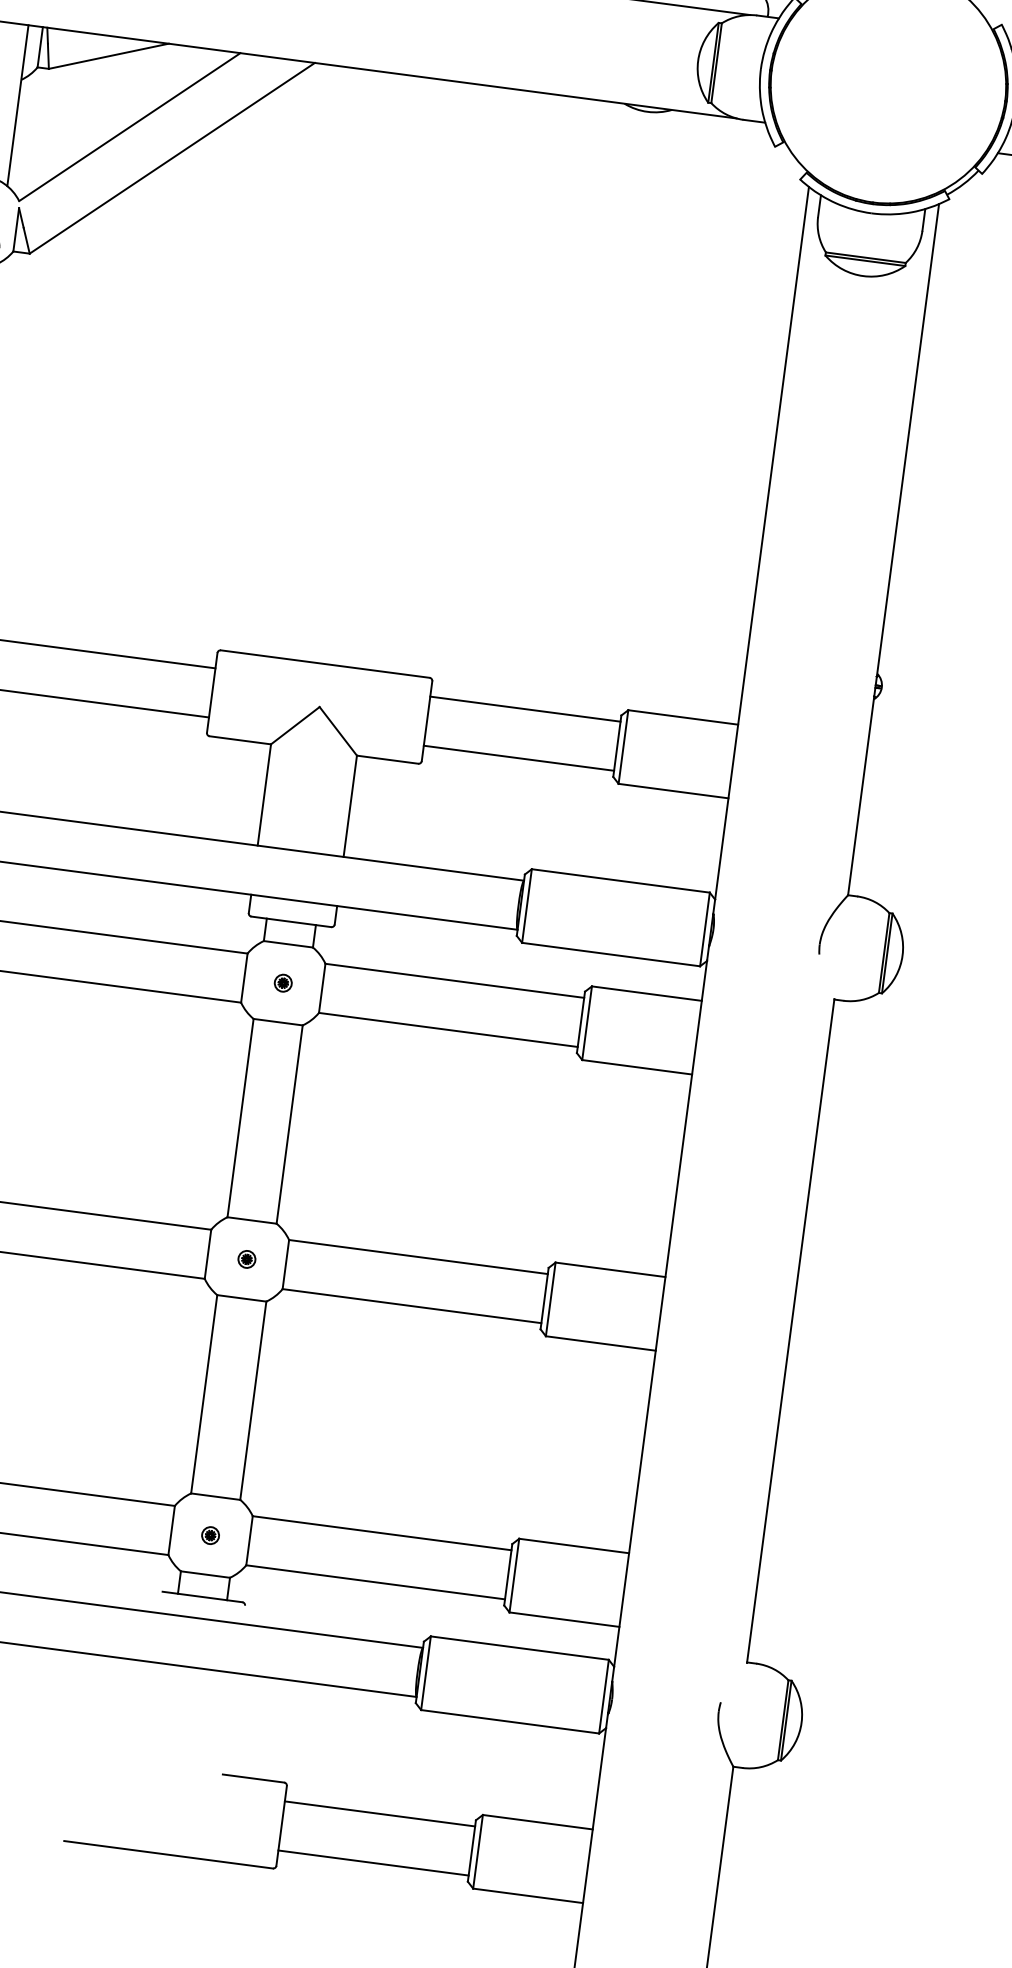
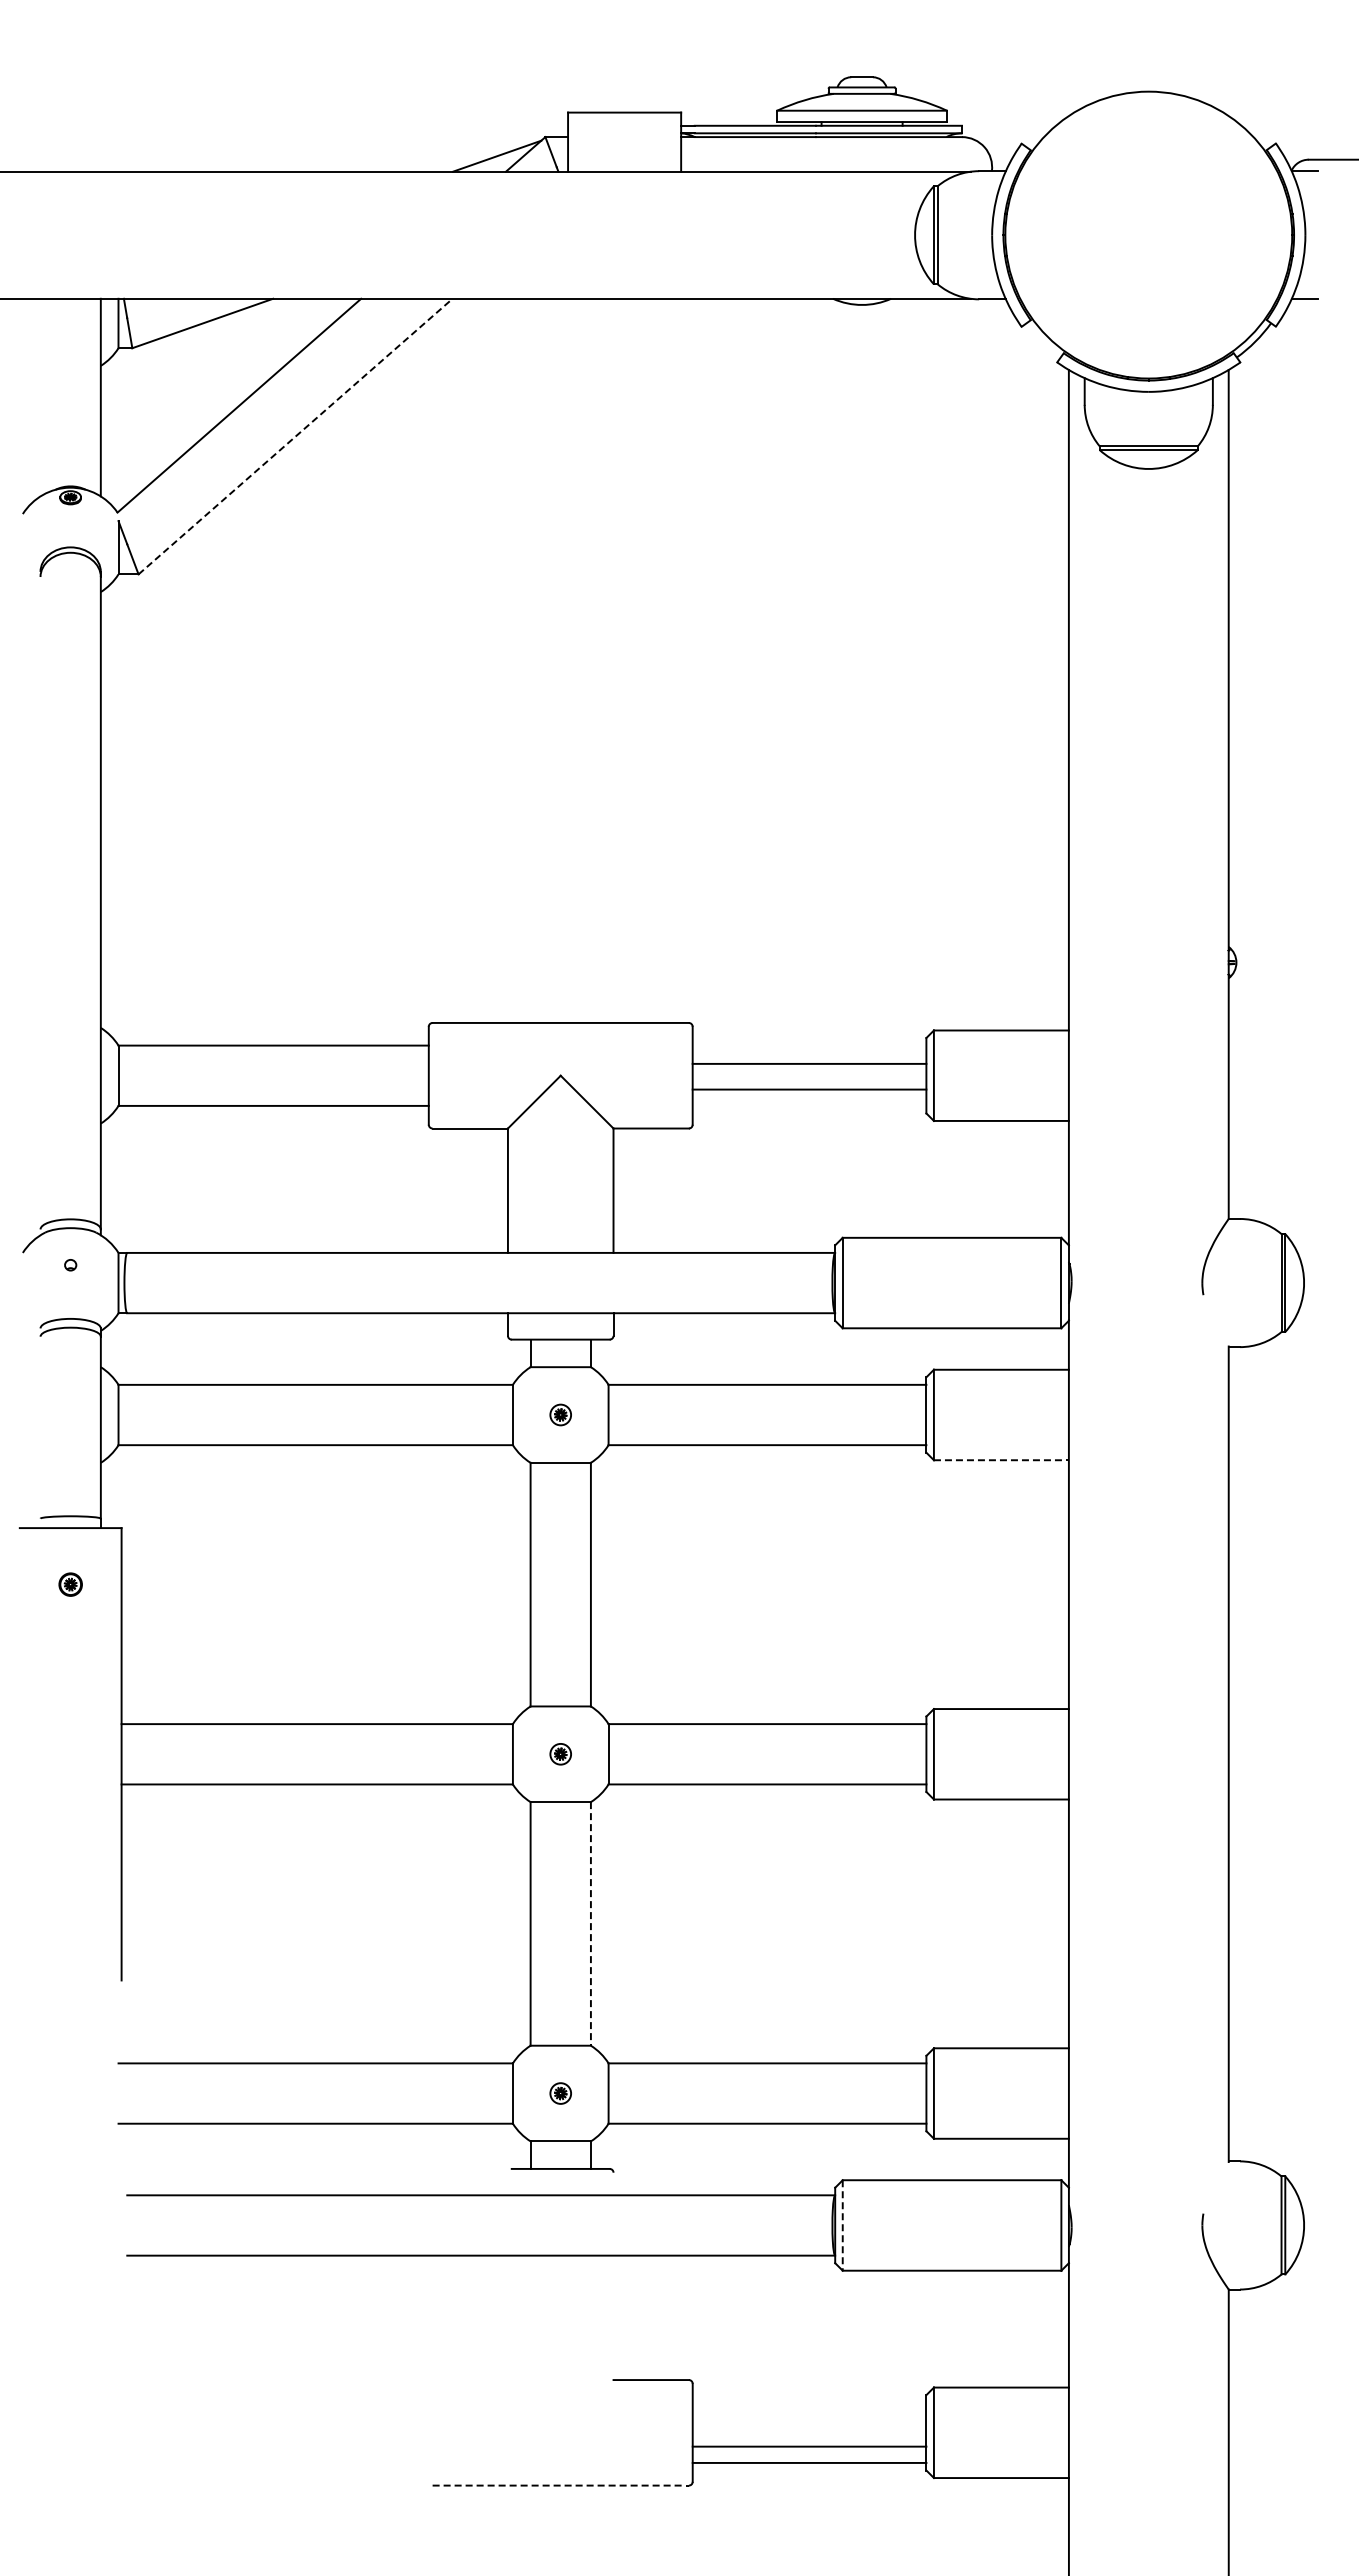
line: (172, 158) -> (295, 436), solid -> dashed
line: (525, 709) -> (809, 1089), moved
line: (518, 757) -> (809, 1063), moved
line: (637, 1067) -> (1001, 1460), solid -> dashed
line: (253, 1400) -> (590, 1923), solid -> dashed
line: (425, 1673) -> (842, 2225), solid -> dashed
line: (379, 1813) -> (809, 2446), moved
line: (169, 1854) -> (561, 2485), solid -> dashed

